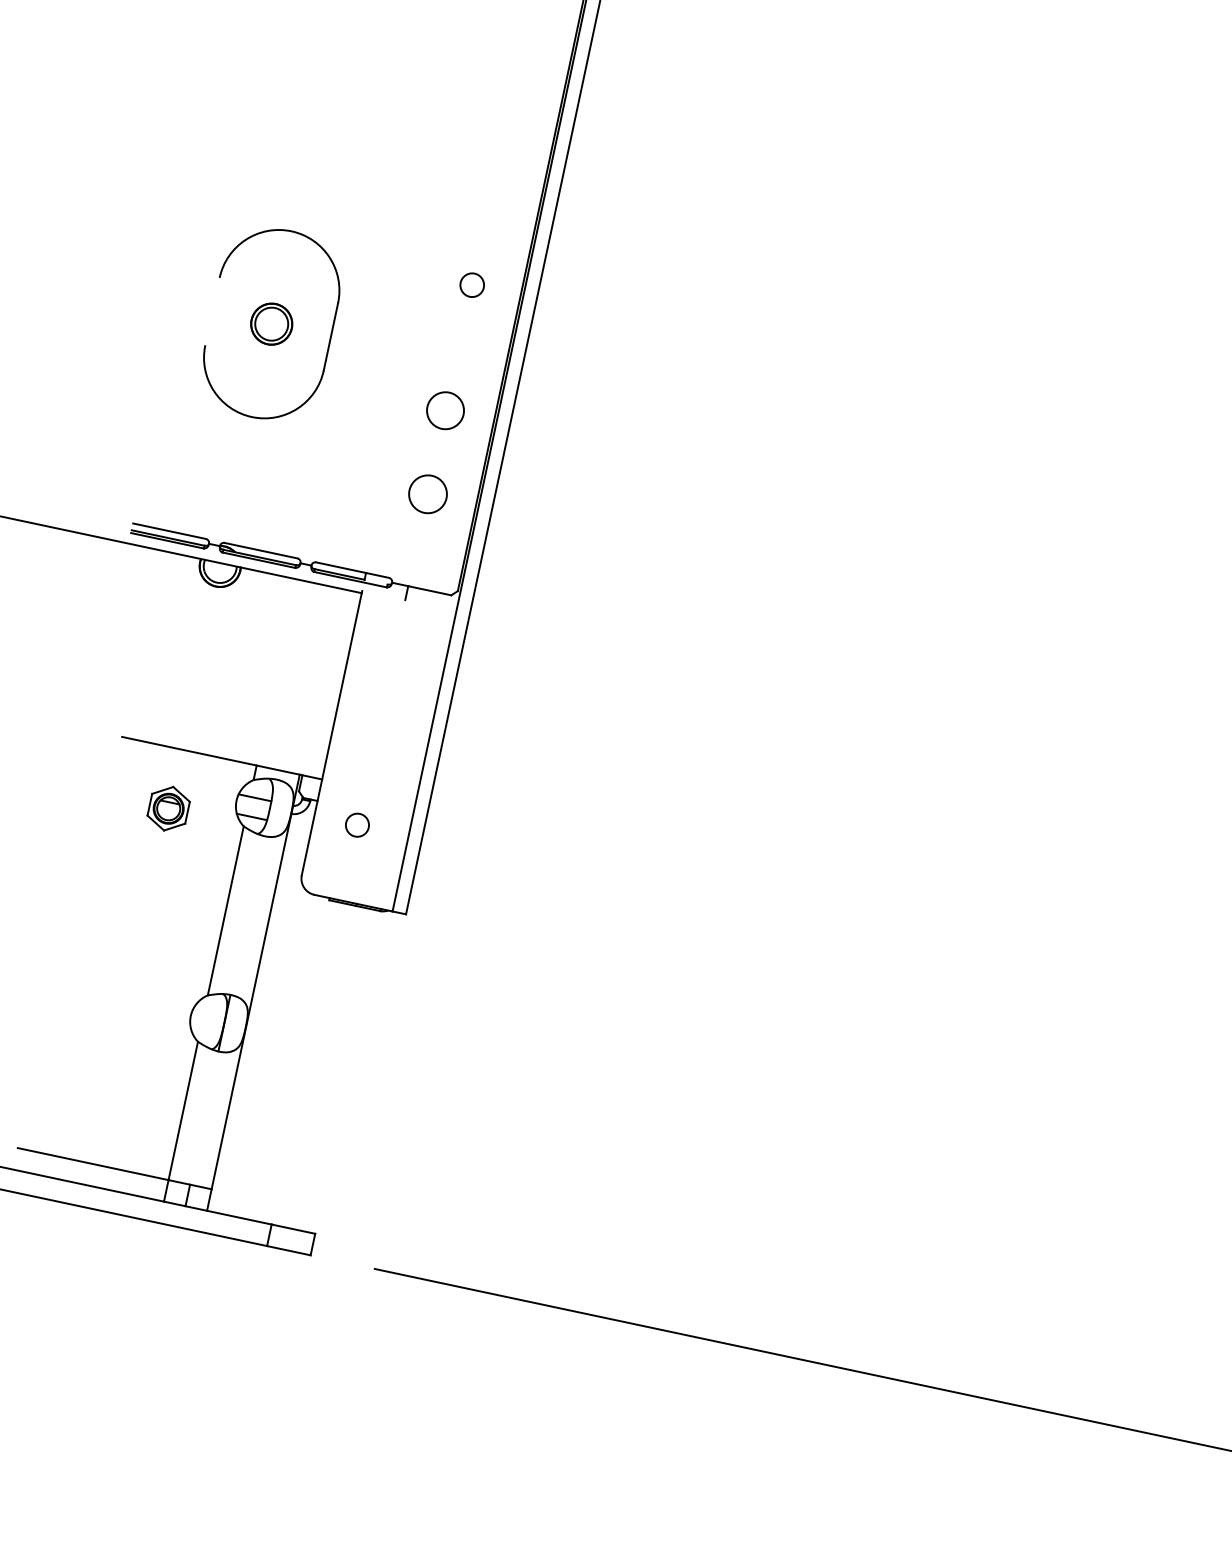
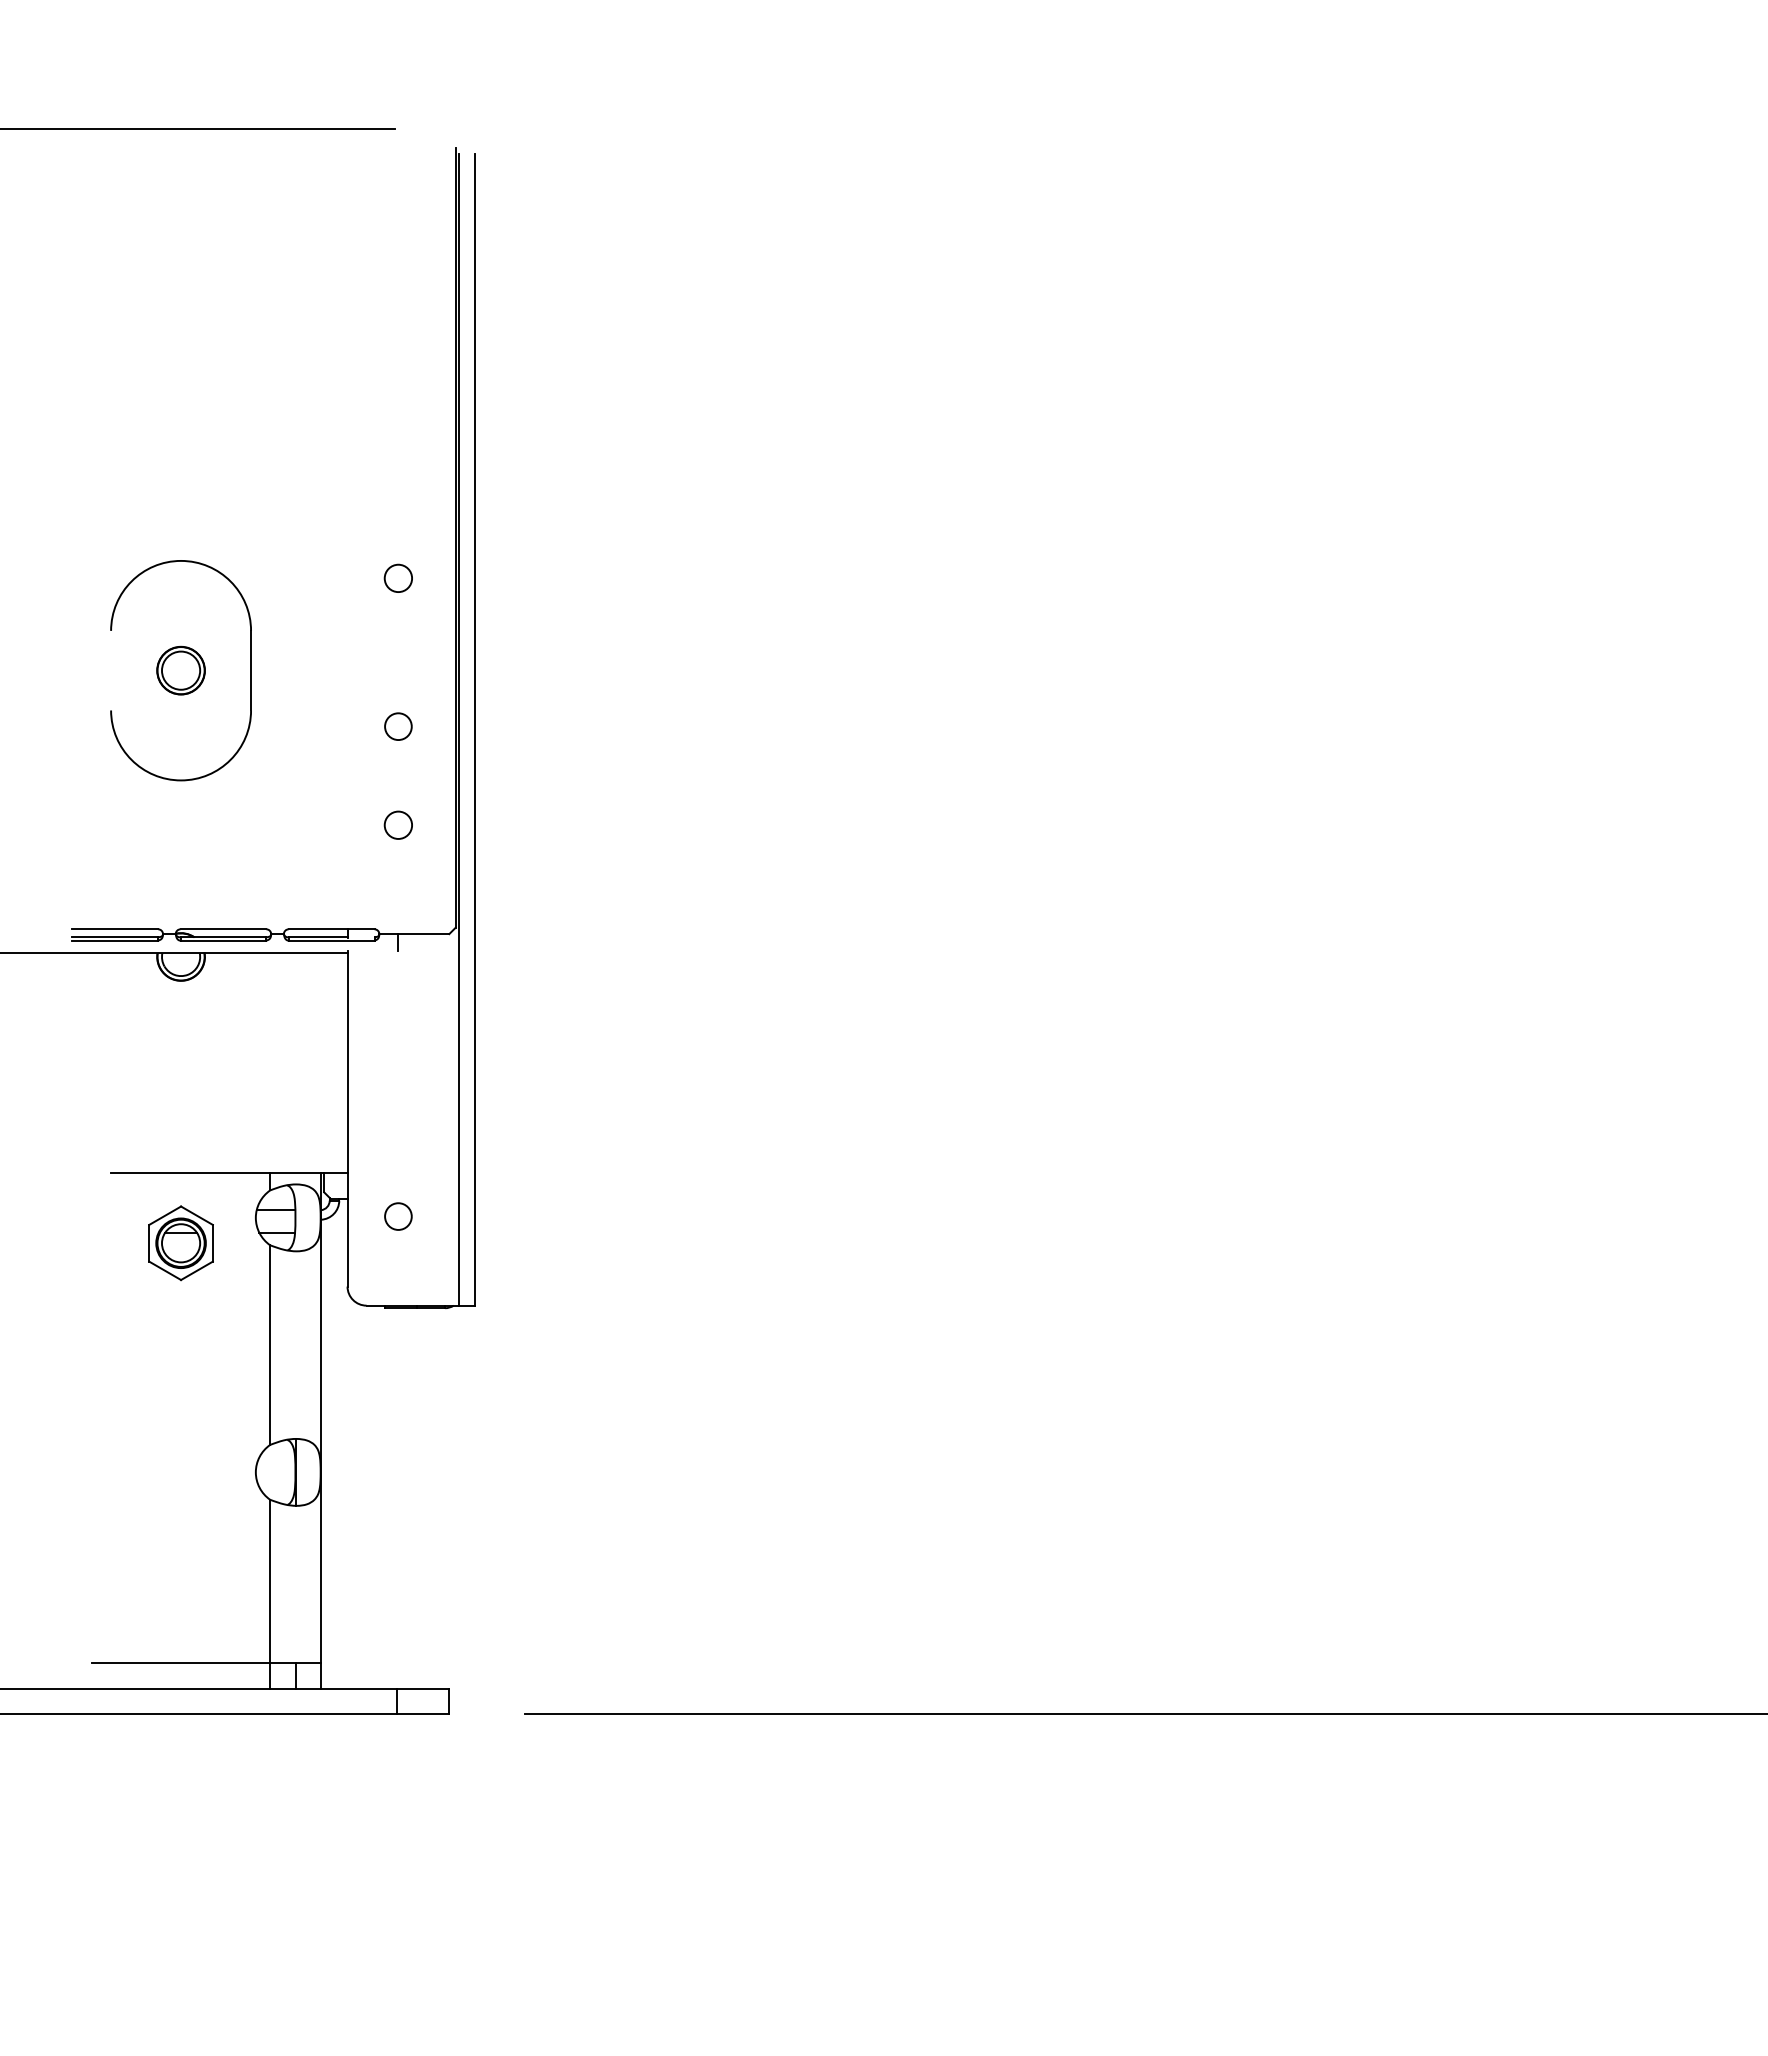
circle: (445, 410) -> (398, 726), size x0.62
circle: (427, 493) -> (397, 824), size x0.62
part: (168, 808) -> (180, 1243), size x1.43

